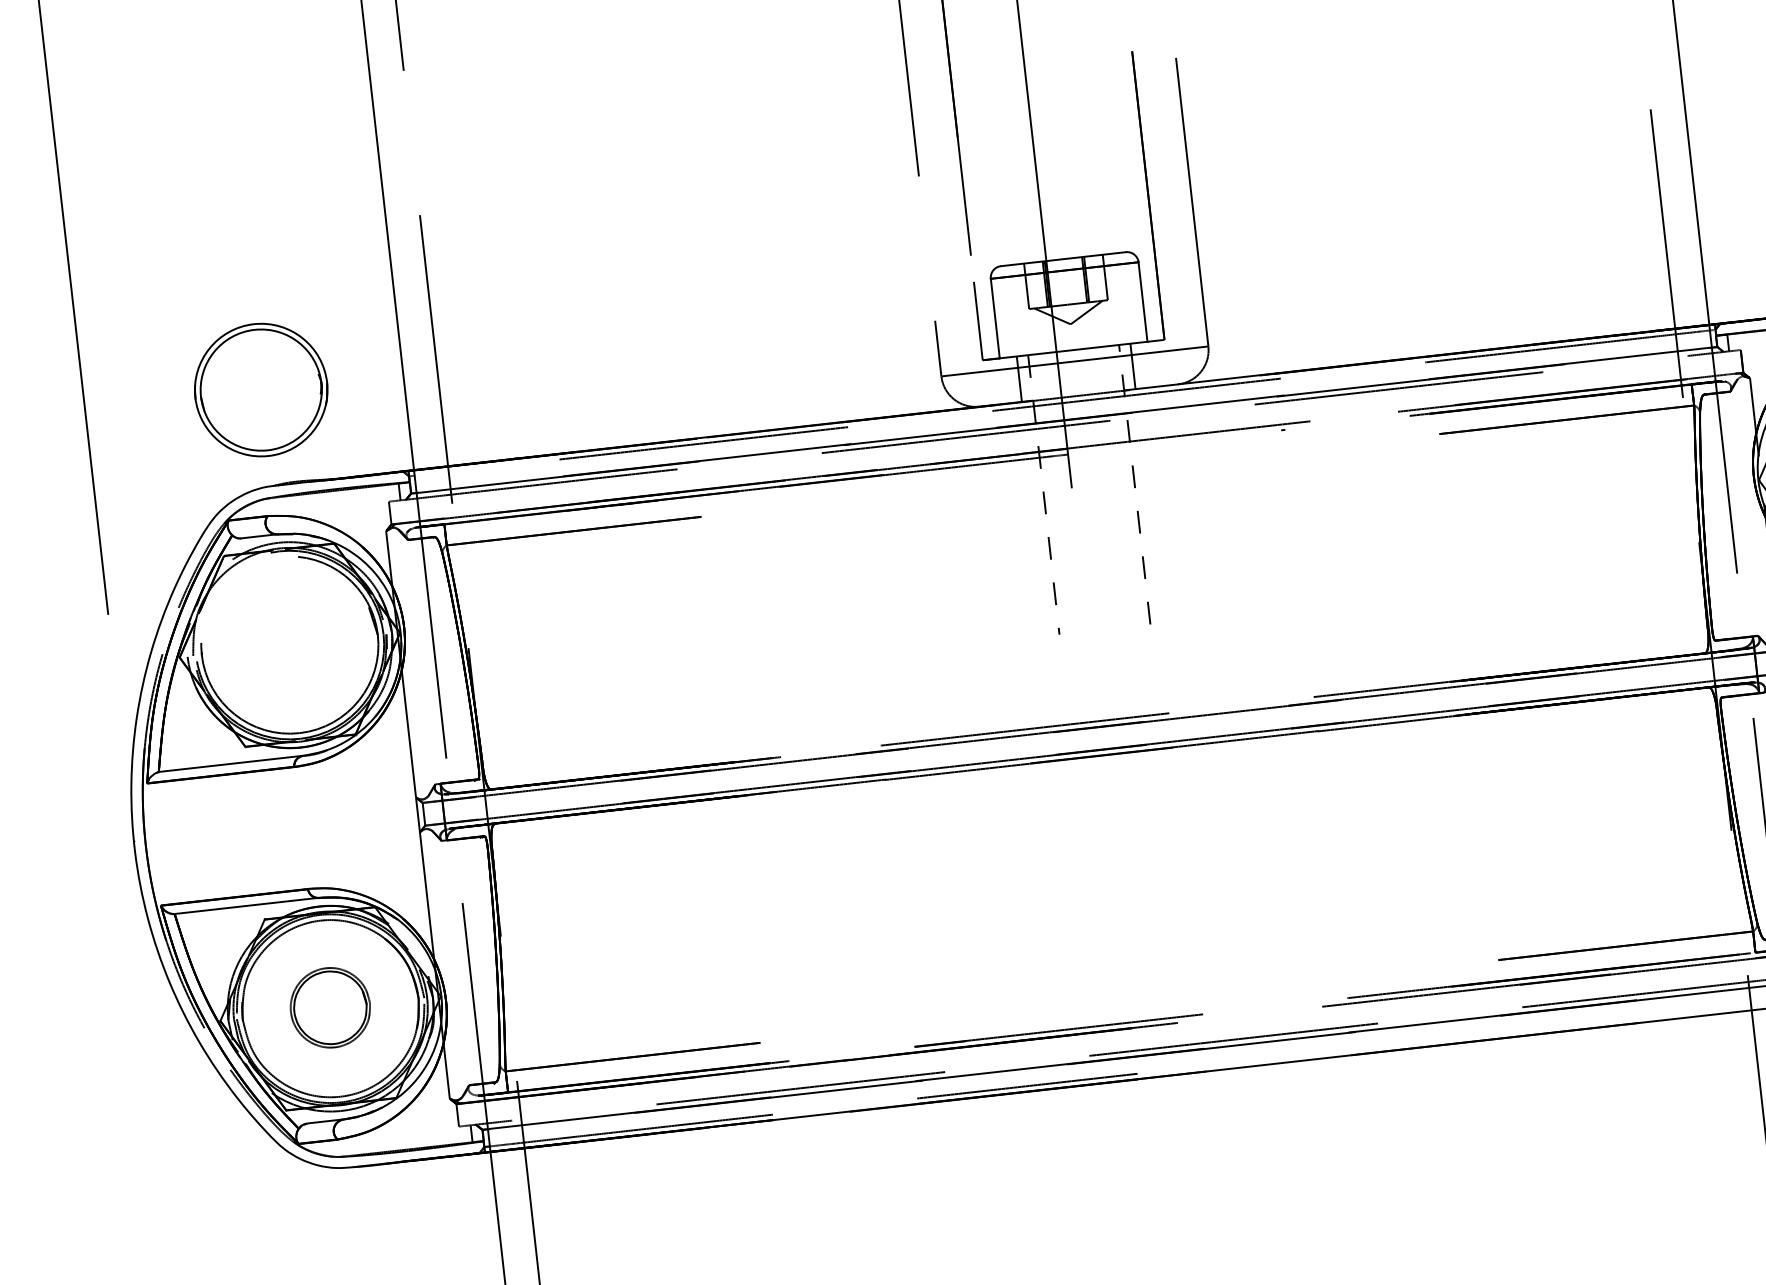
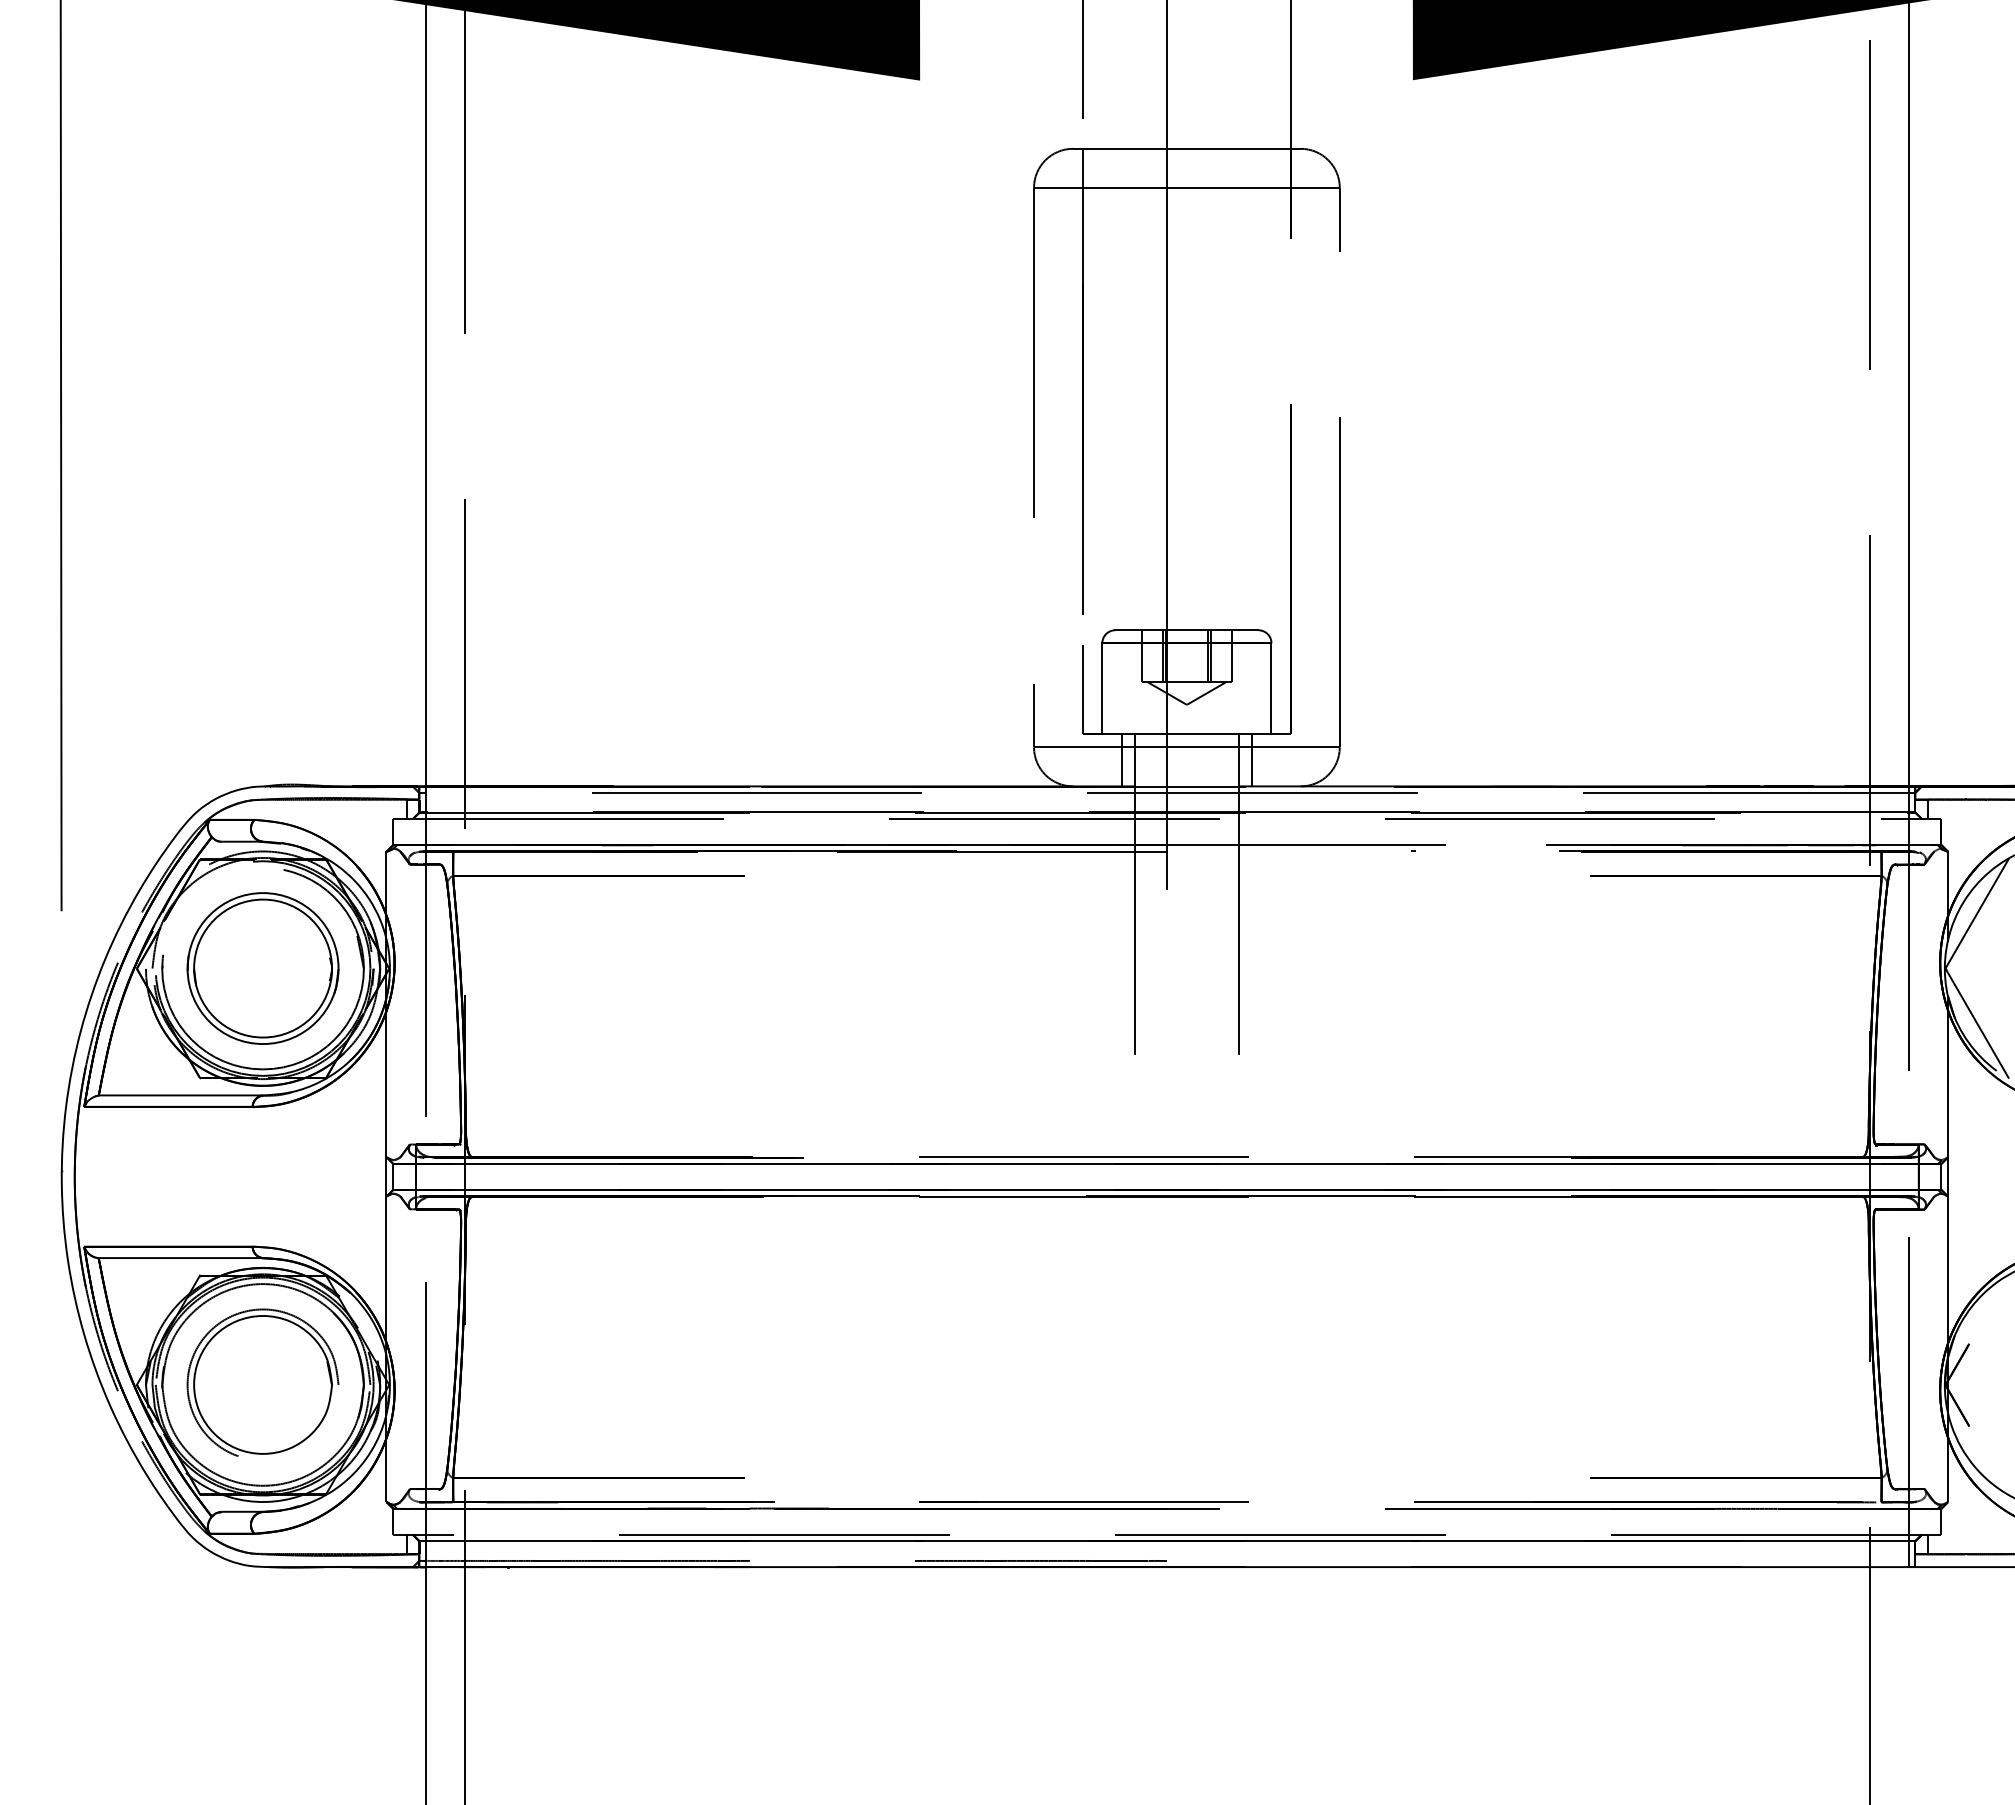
part: (260, 390) -> (262, 968), moved
line: (1134, 484) -> (1238, 893), dashed -> solid
line: (1043, 495) -> (1134, 894), dashed -> solid
part: (329, 1006) -> (262, 1382), size x1.67

